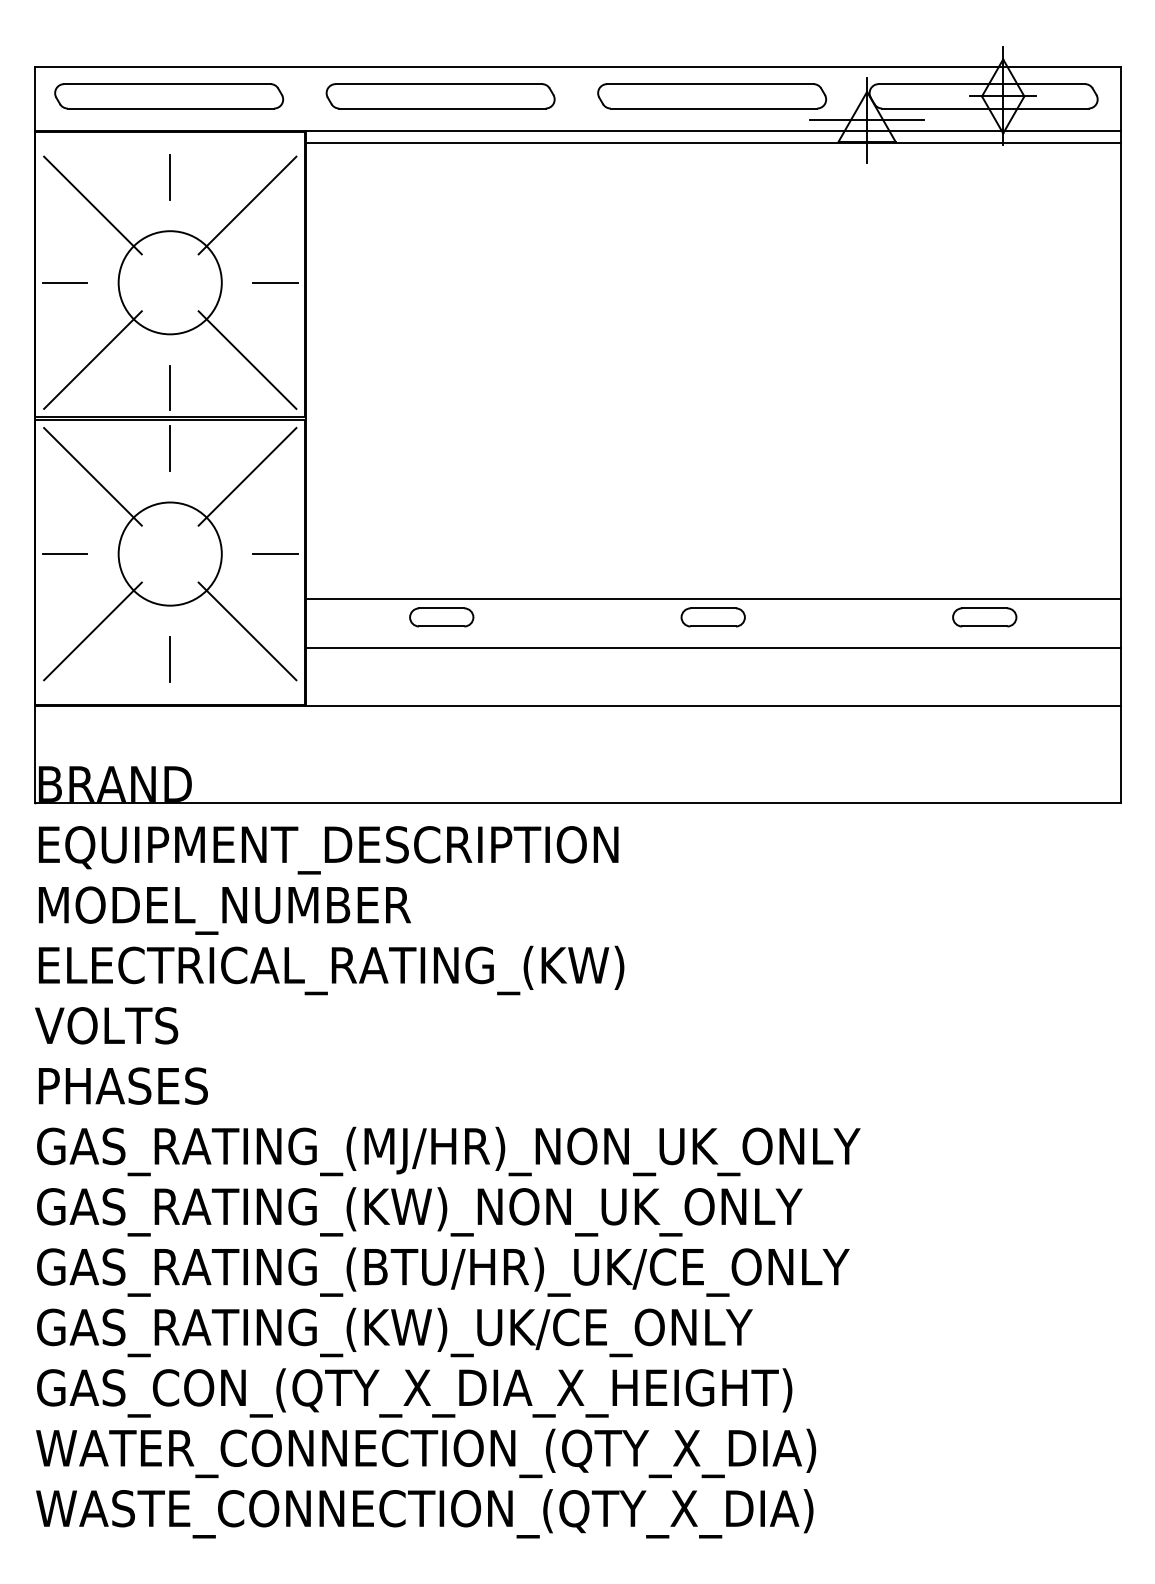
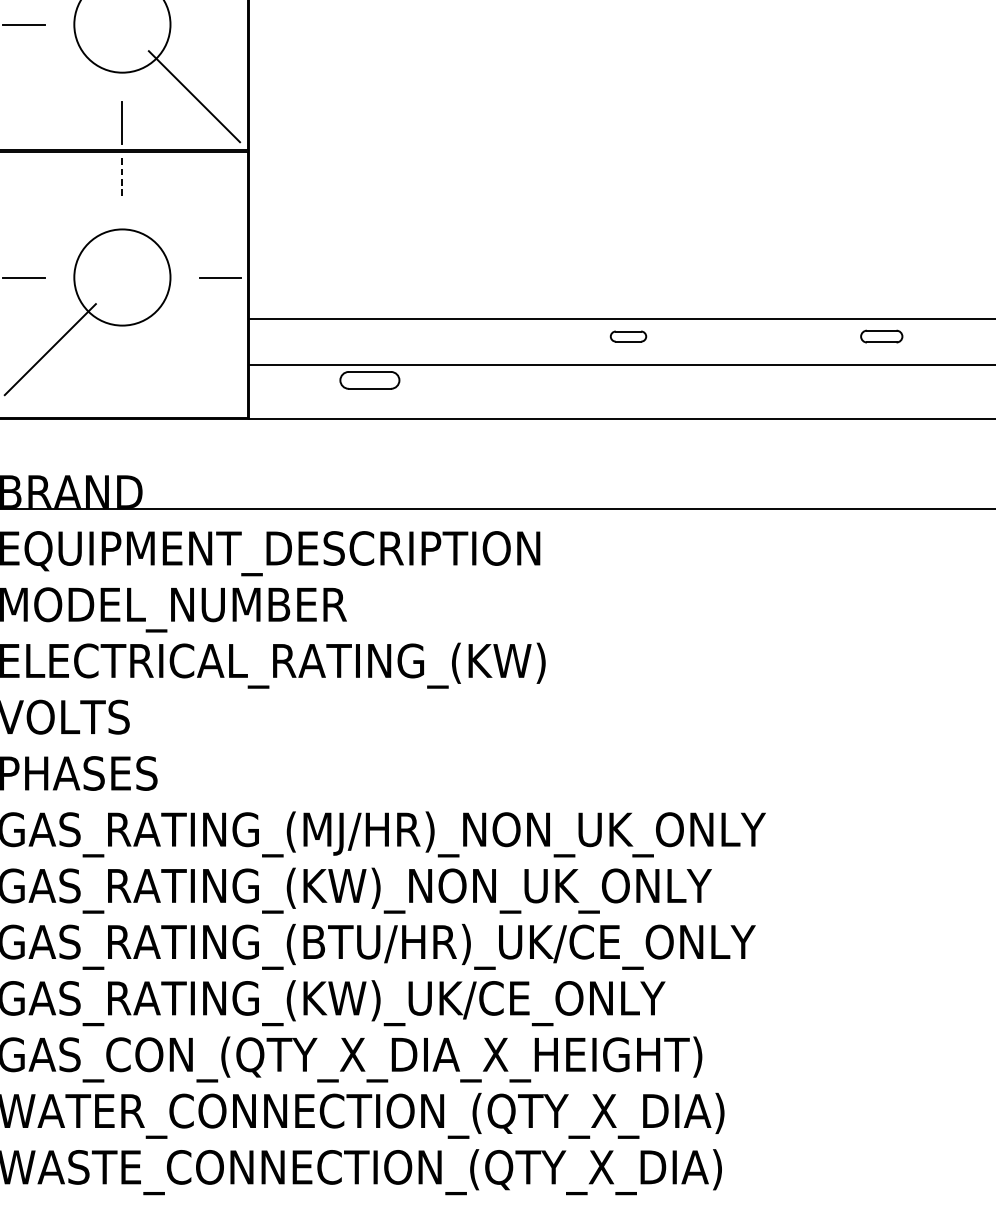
line: (275, 282) -> (220, 24), removed
line: (92, 359) -> (49, 96), removed
line: (170, 449) -> (122, 180), solid -> dashed
line: (92, 476) -> (49, 205), removed
line: (247, 476) -> (194, 205), removed
part: (441, 617) -> (369, 380), moved
part: (712, 617) -> (627, 336), size x0.6
part: (984, 617) -> (881, 336), size x0.7
line: (247, 631) -> (194, 349), removed
line: (169, 659) -> (121, 375), removed

